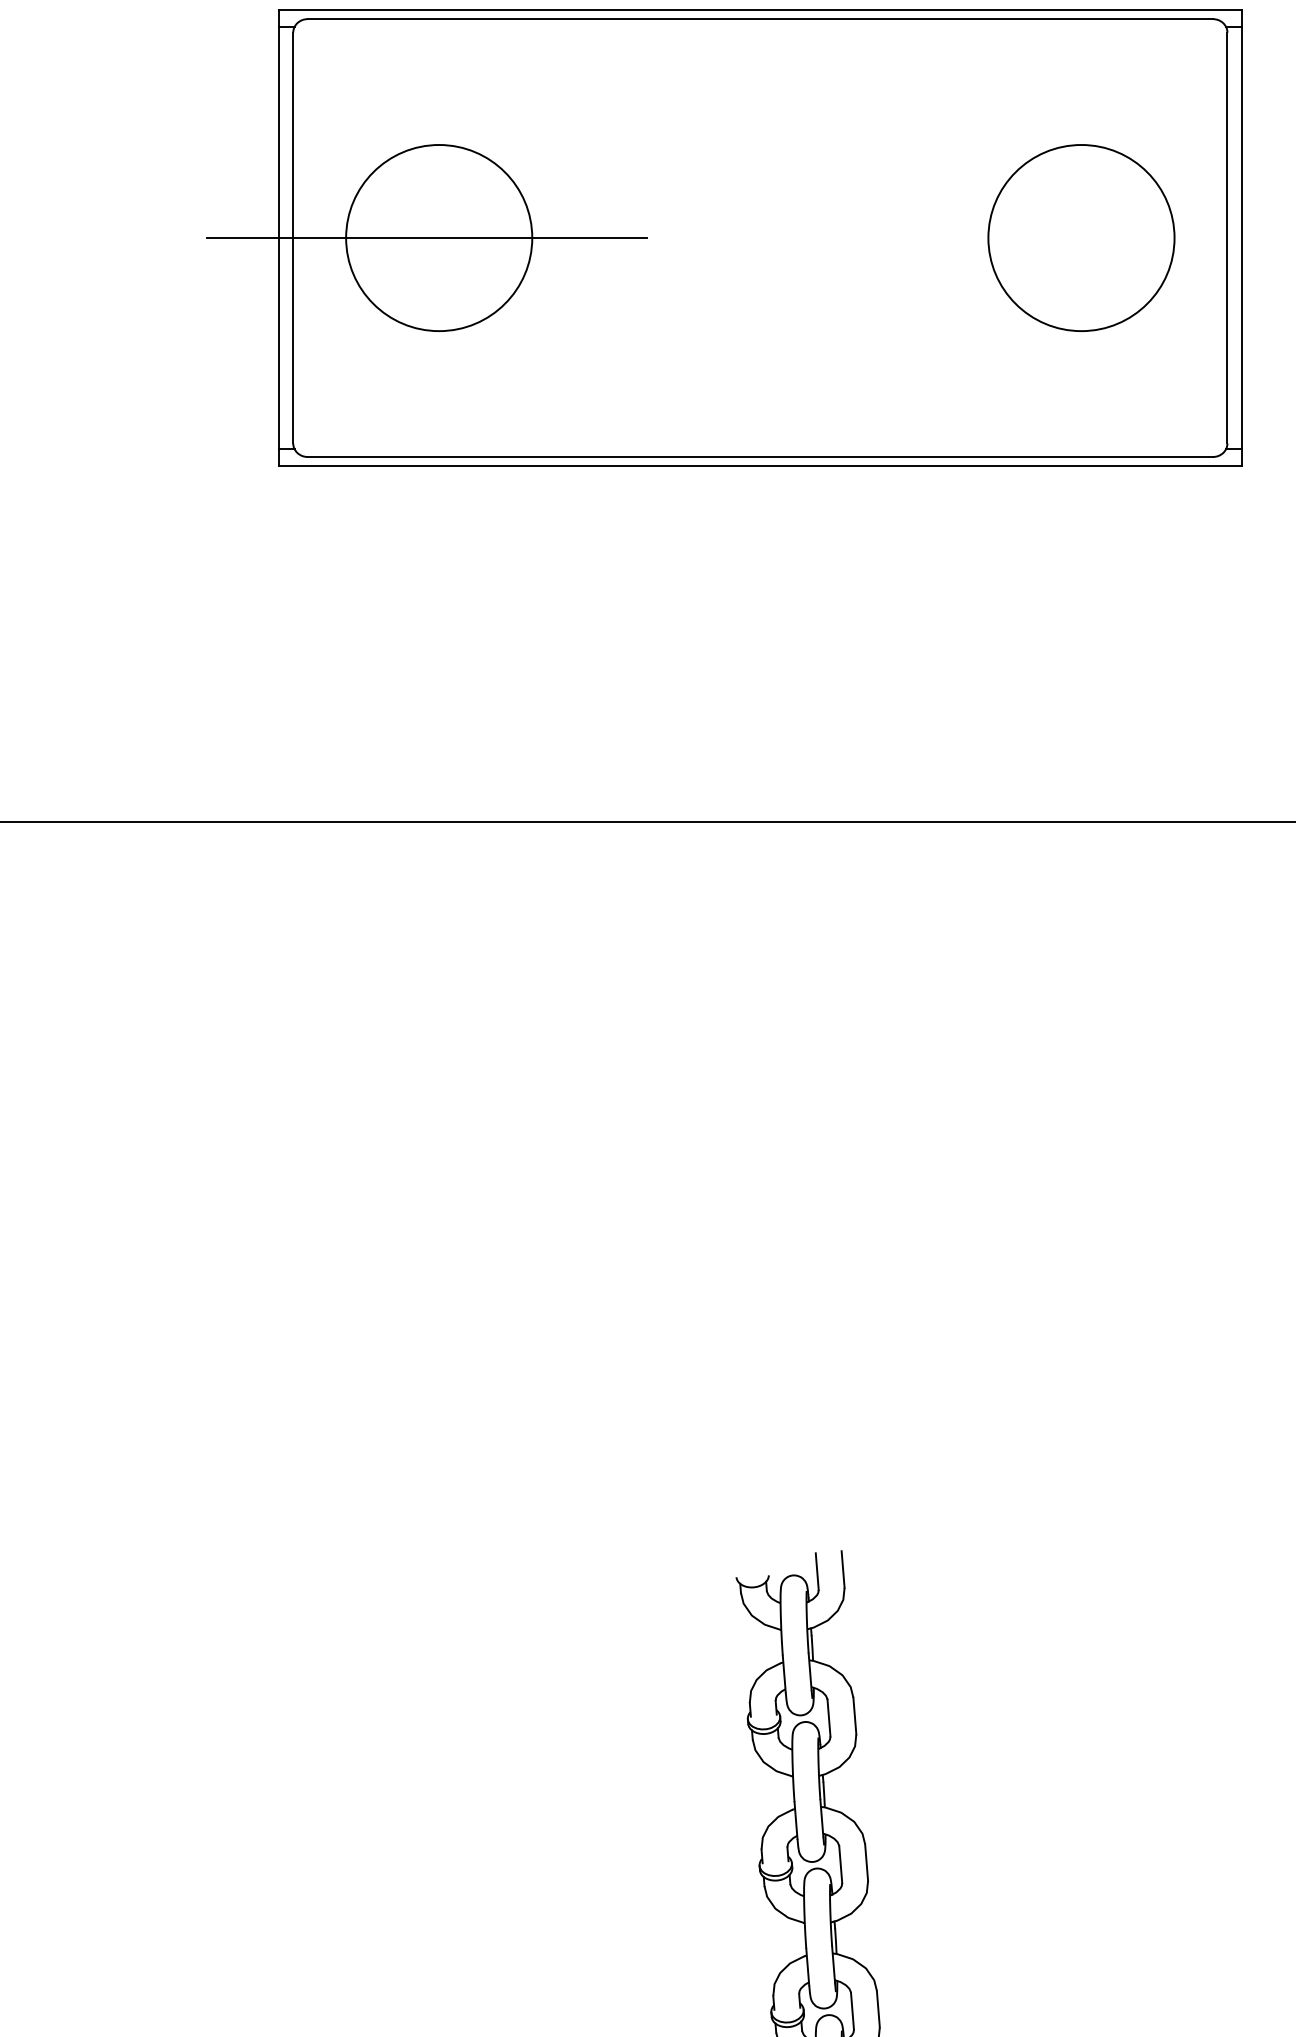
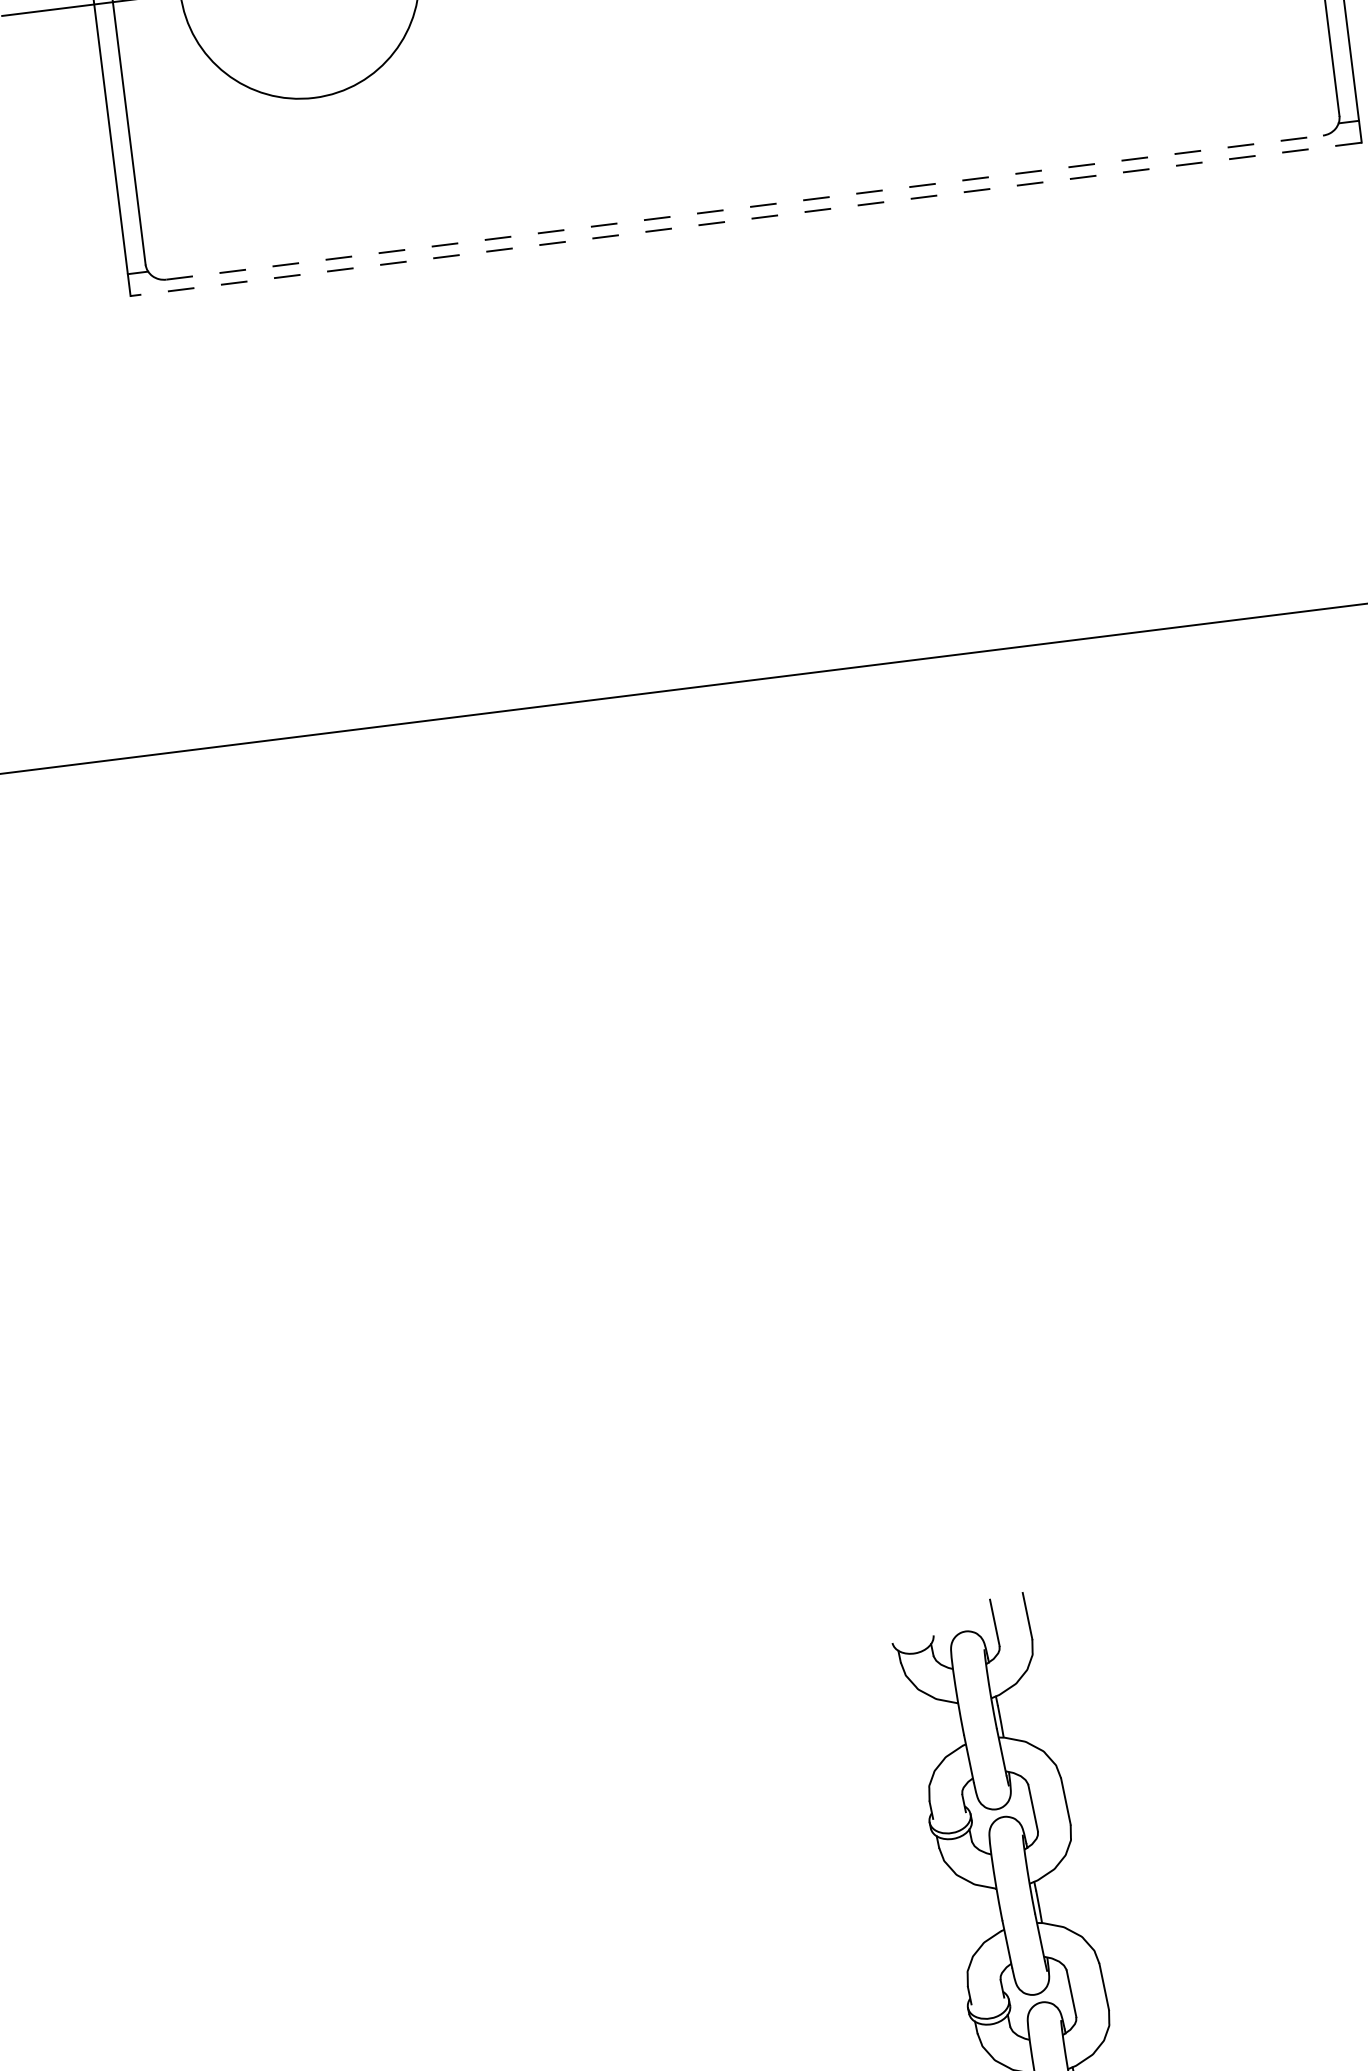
line: (760, 457) -> (744, 208), solid -> dashed
line: (760, 466) -> (746, 219), solid -> dashed

